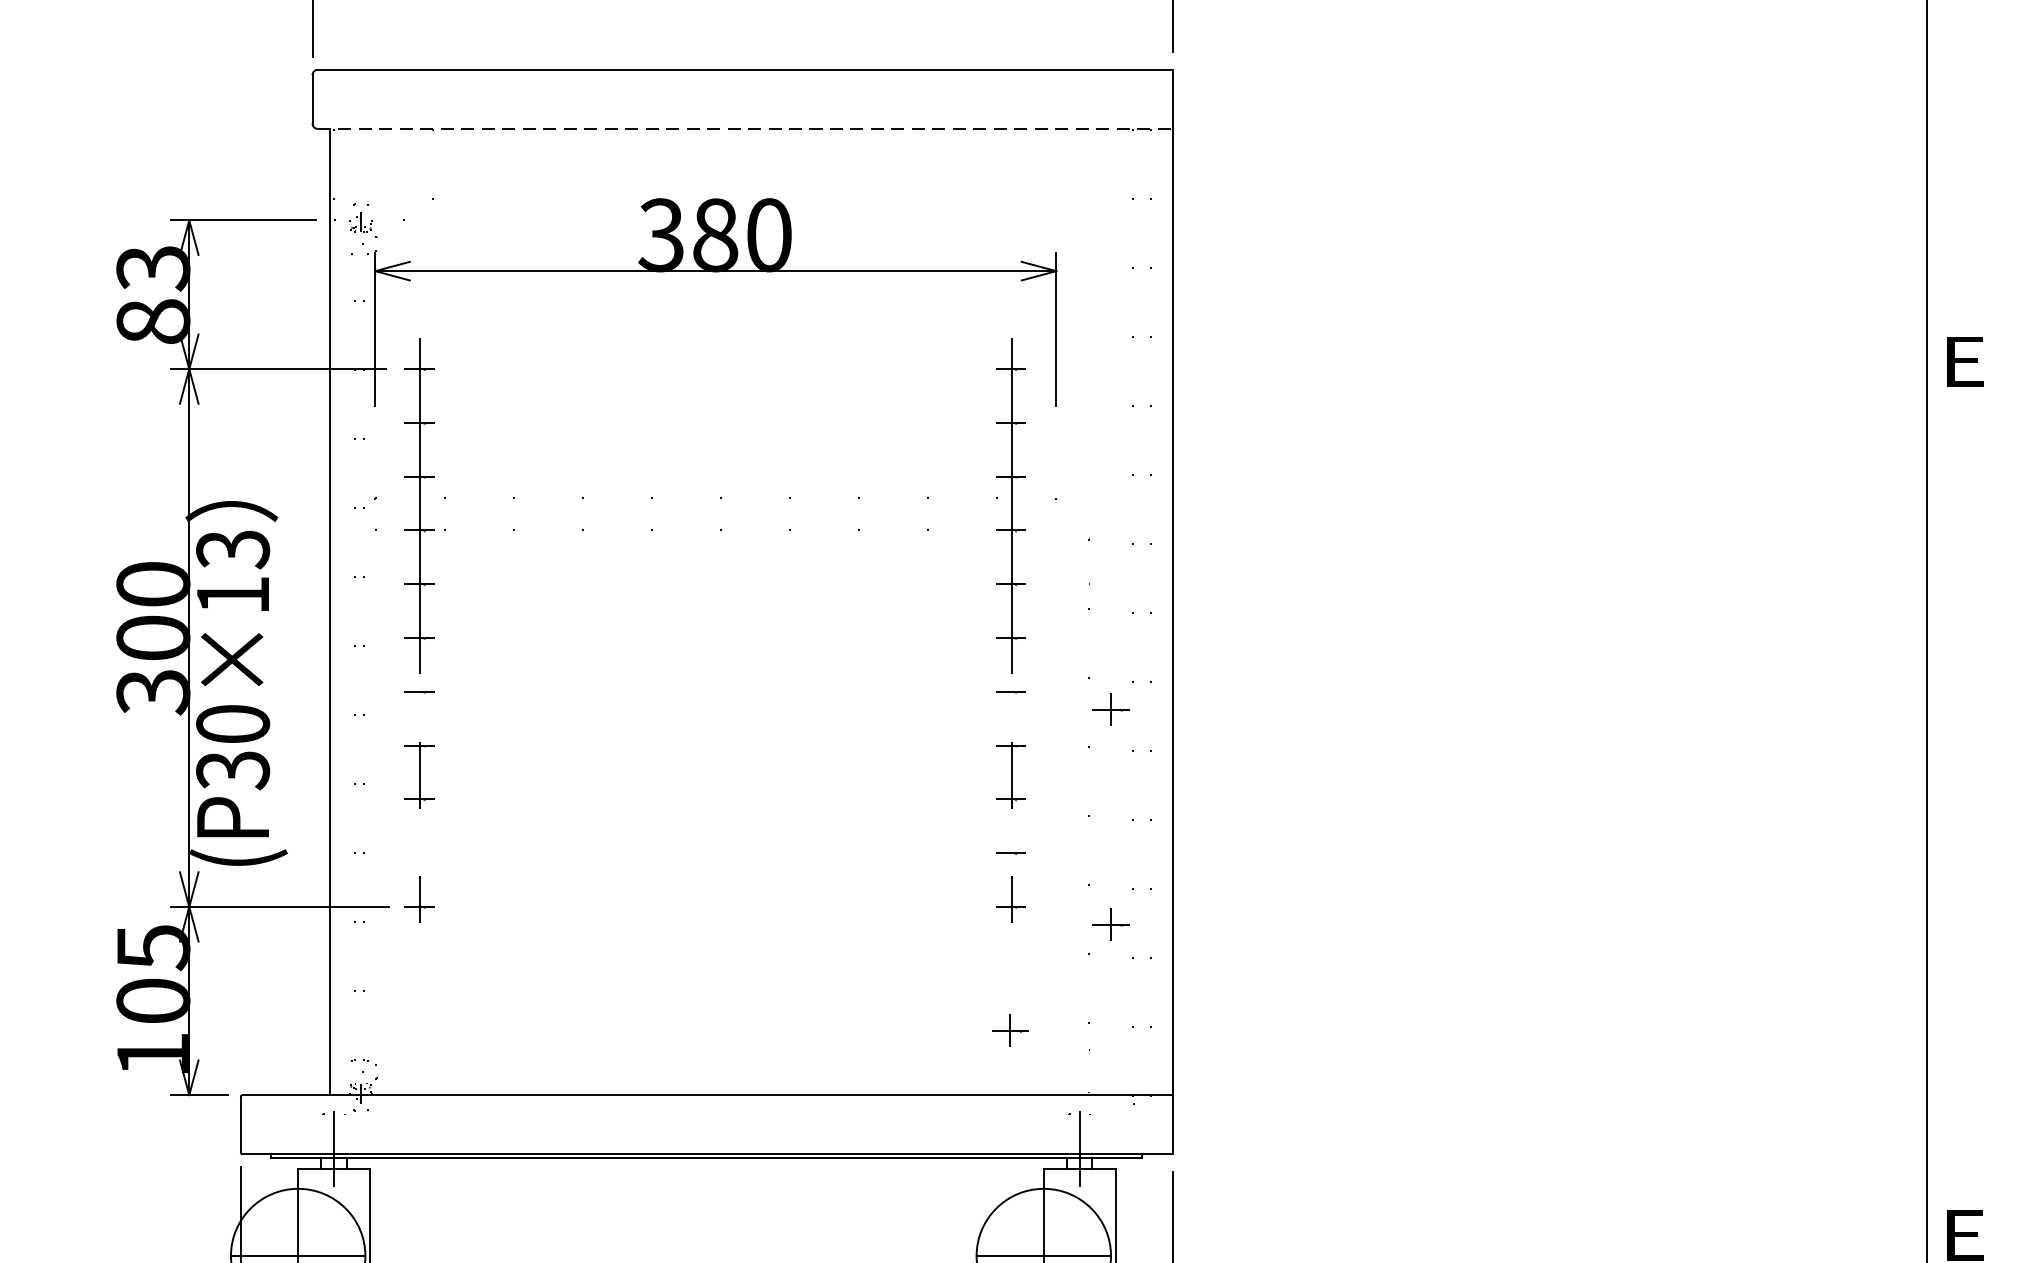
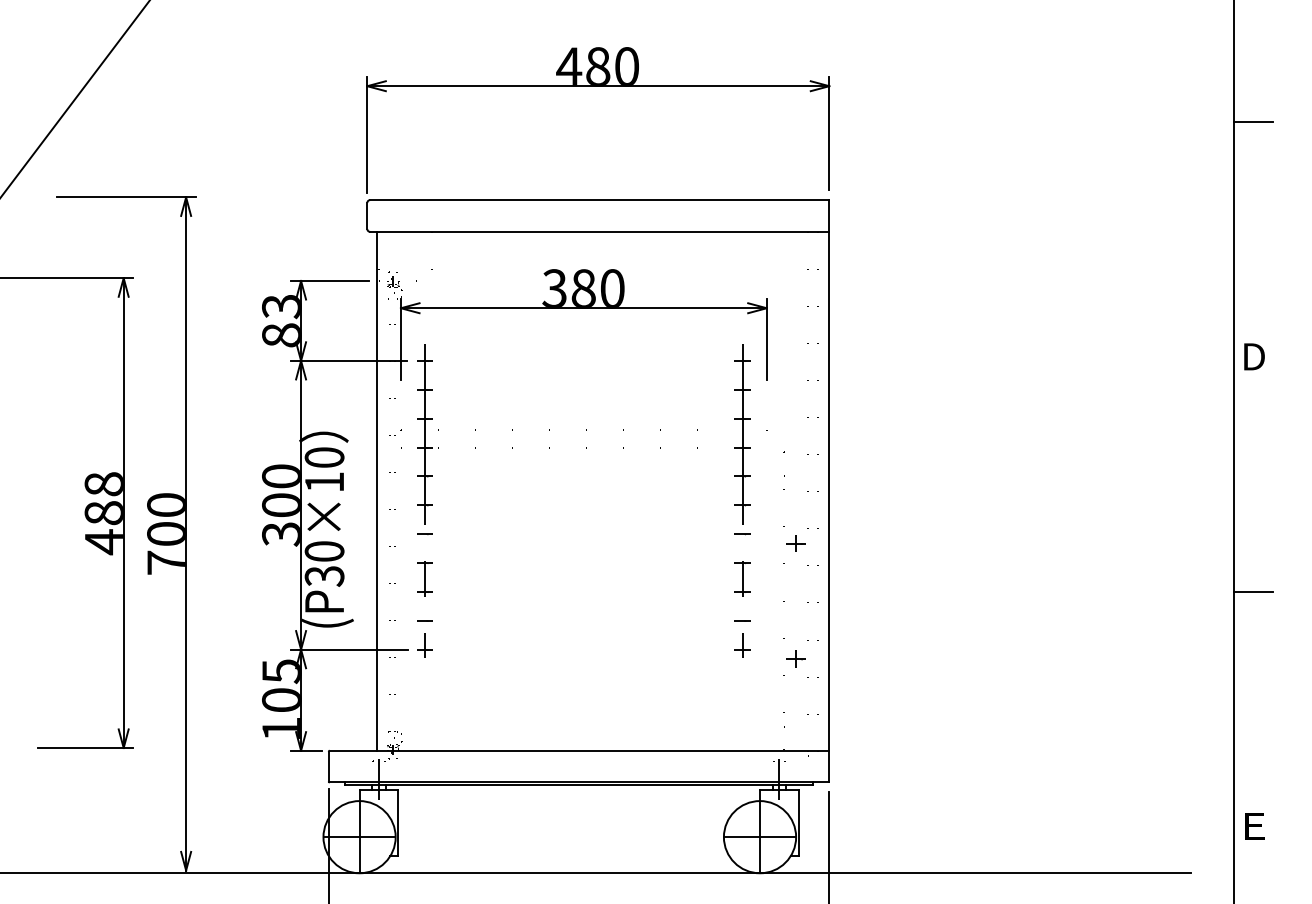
line: (744, 128) -> (599, 231), dashed -> solid
text: (1964, 361) -> (1254, 356), E -> D
text: (232, 549) -> (324, 457), (P30×13 -> (P30×10
line: (1962, 798) -> (1253, 591), added
line: (419, 852) -> (424, 620), added
part: (1009, 1029) -> (741, 715), removed

